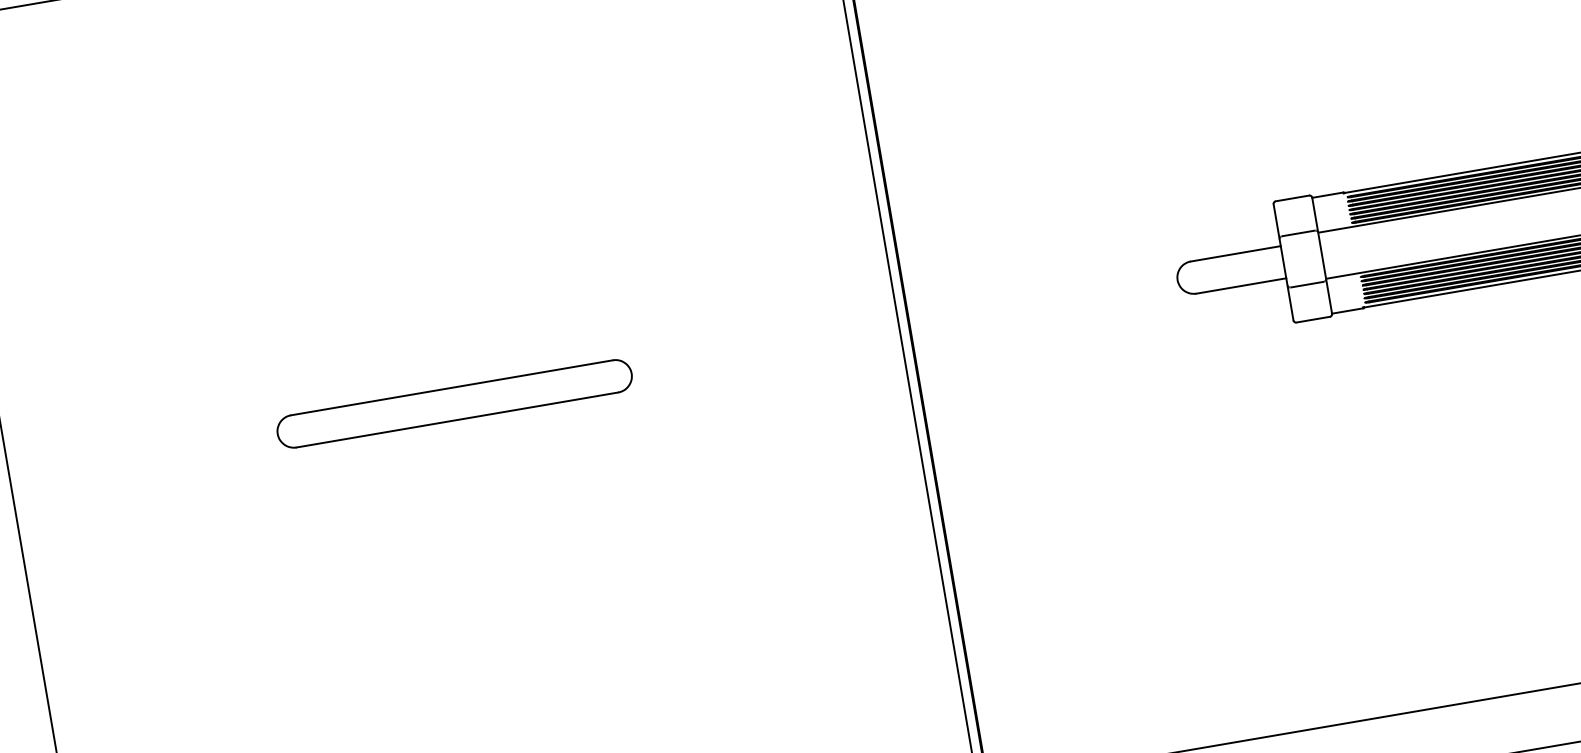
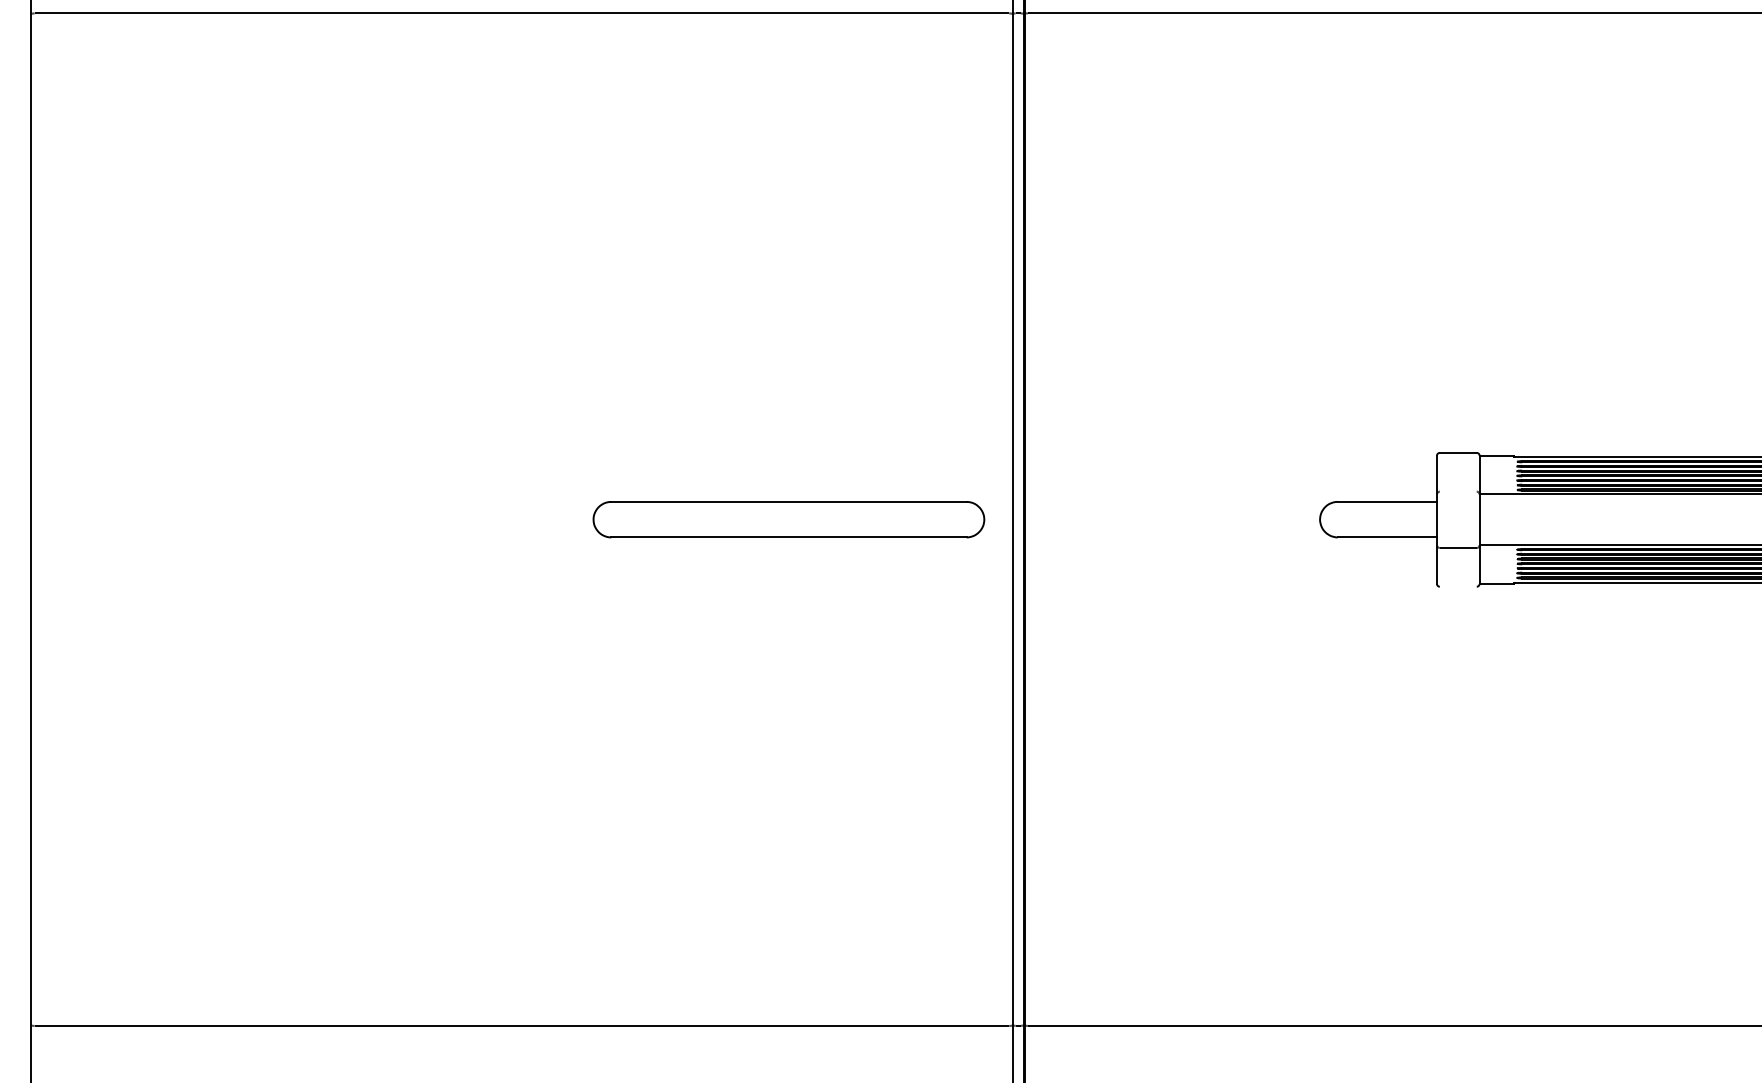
line: (1297, 233) -> (1457, 491), removed
line: (1312, 319) -> (1457, 586), removed
part: (454, 403) -> (788, 519), moved

